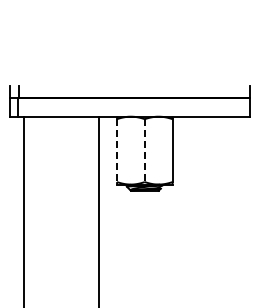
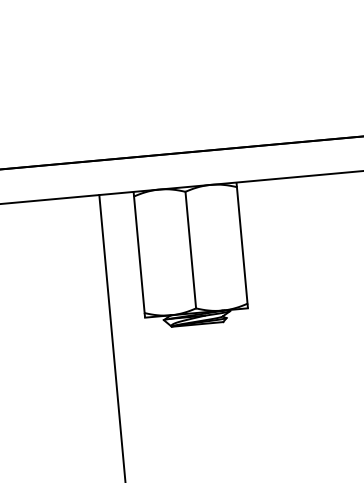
line: (117, 151) -> (140, 256), dashed -> solid
line: (144, 151) -> (190, 251), dashed -> solid

